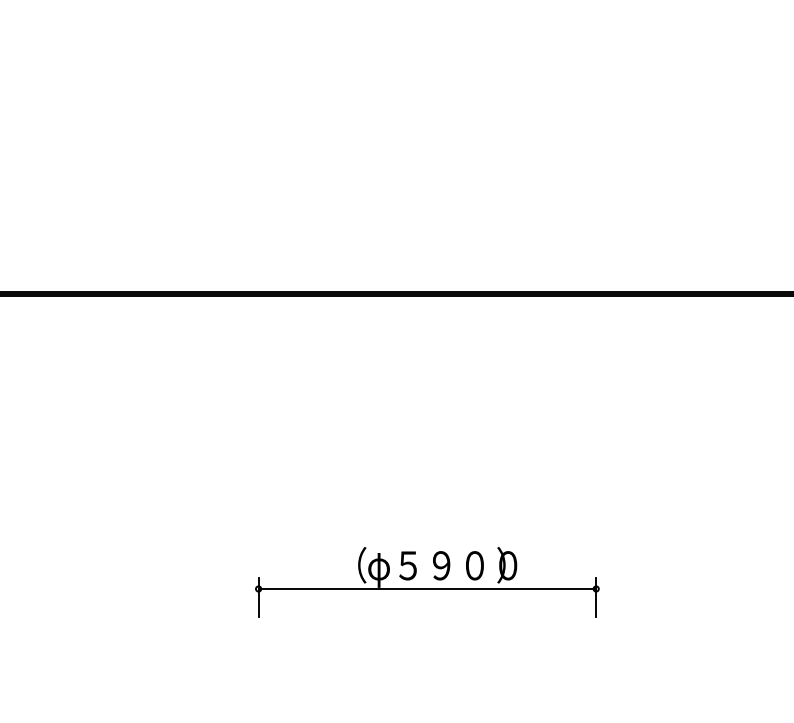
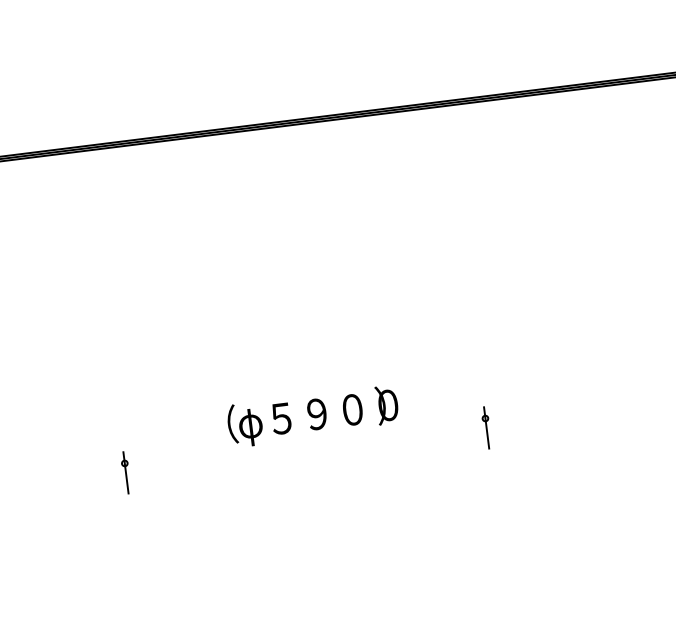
line: (427, 588) -> (305, 440), removed

